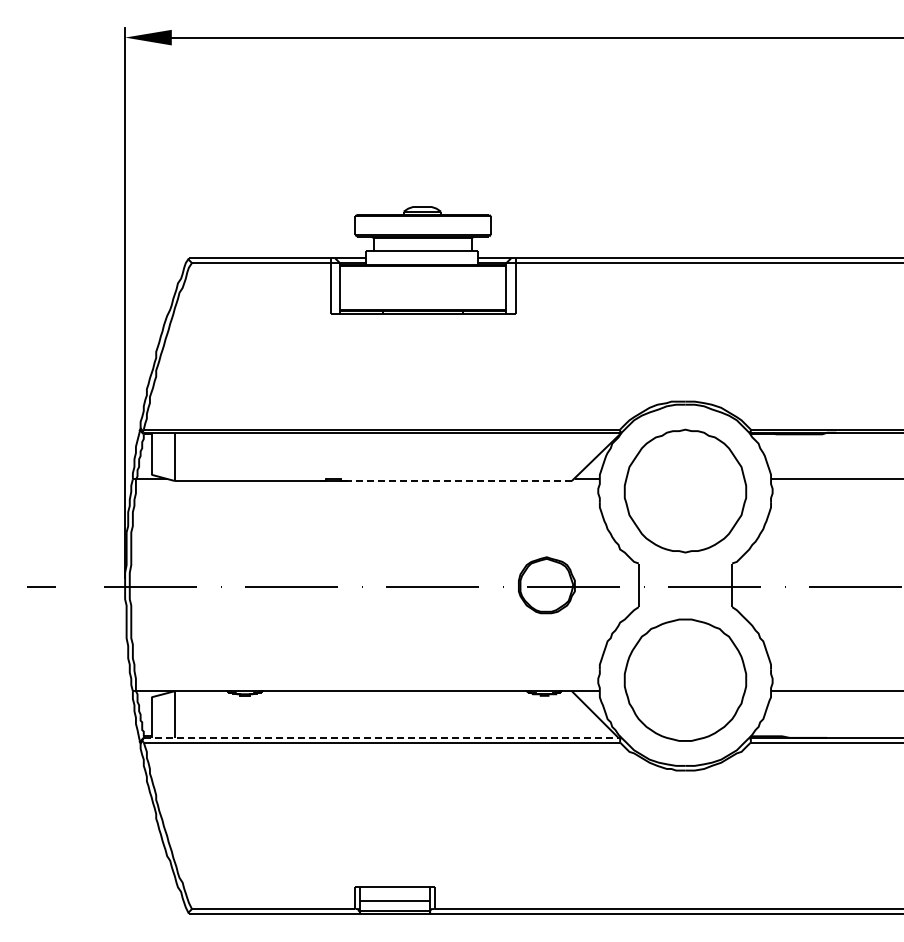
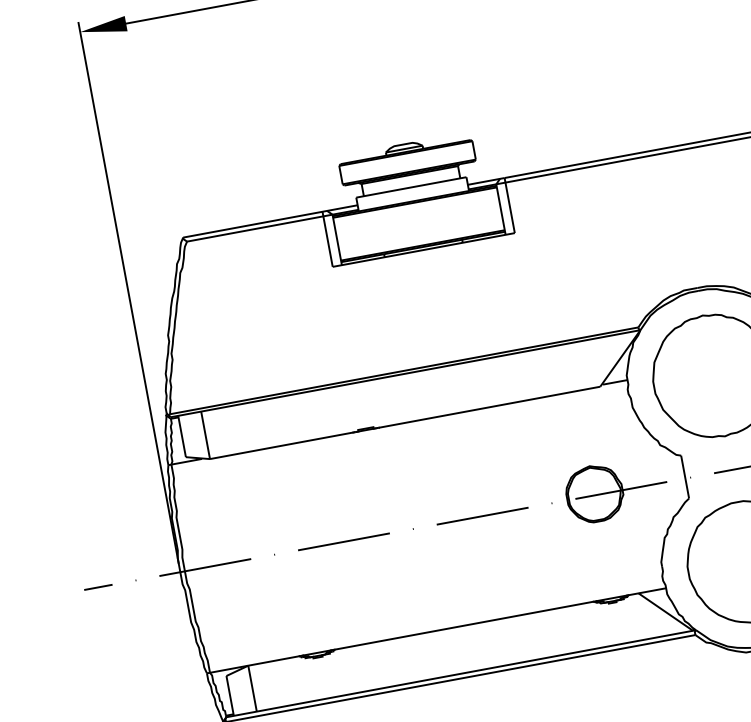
line: (458, 481) -> (488, 407), dashed -> solid
line: (382, 737) -> (460, 673), dashed -> solid

